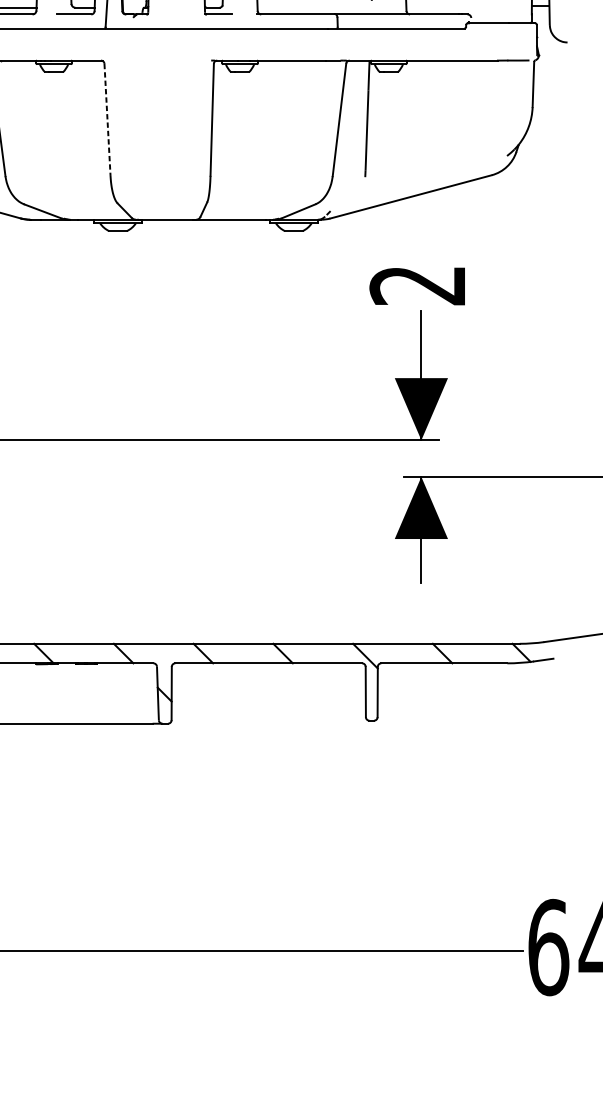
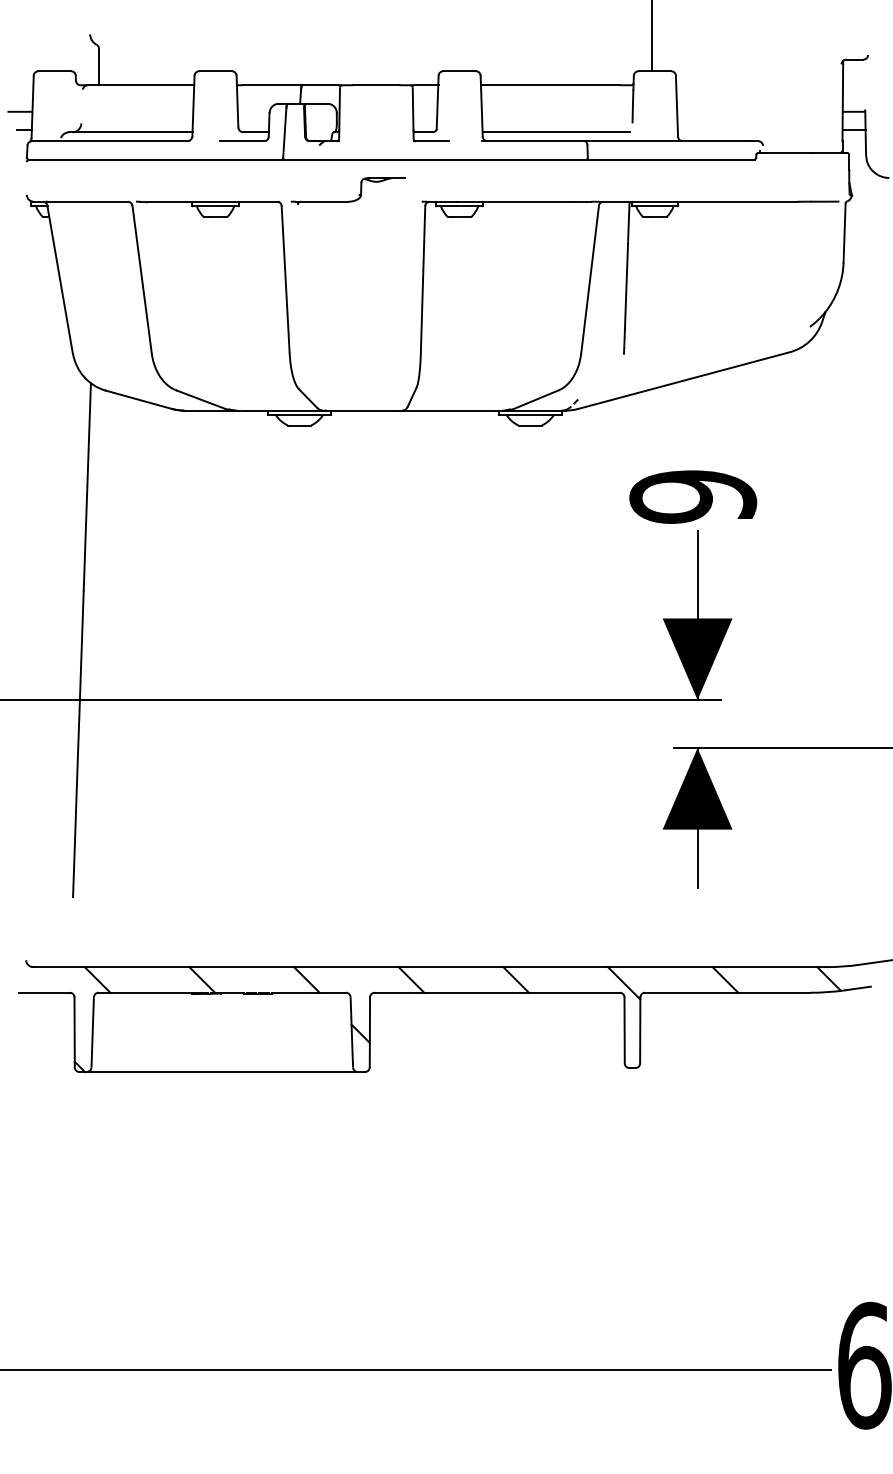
line: (313, 7) -> (556, 132), added
part: (156, 59) -> (349, 200), added
line: (107, 119) -> (285, 279), dashed -> solid
text: (418, 285) -> (693, 496), 2 -> 9

